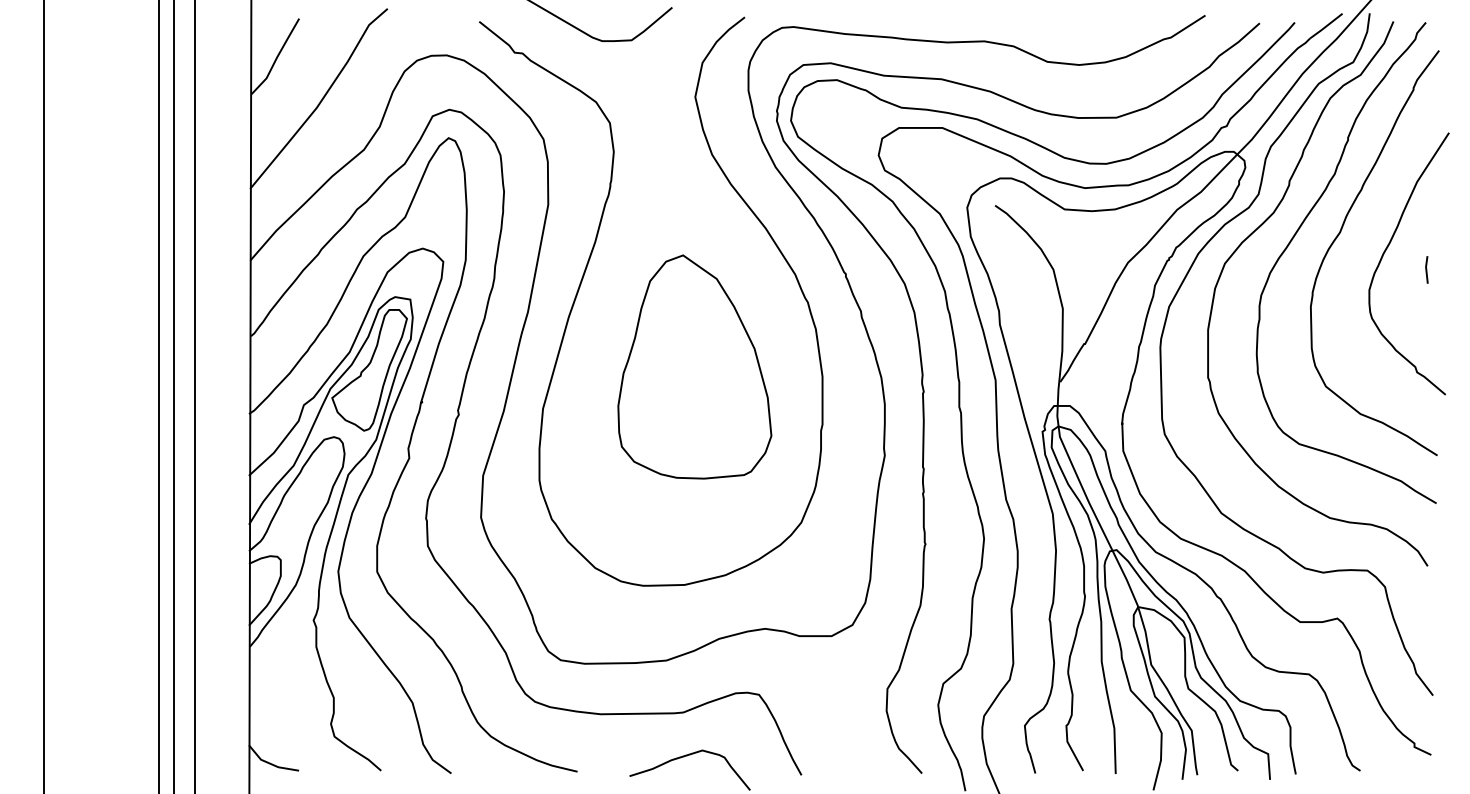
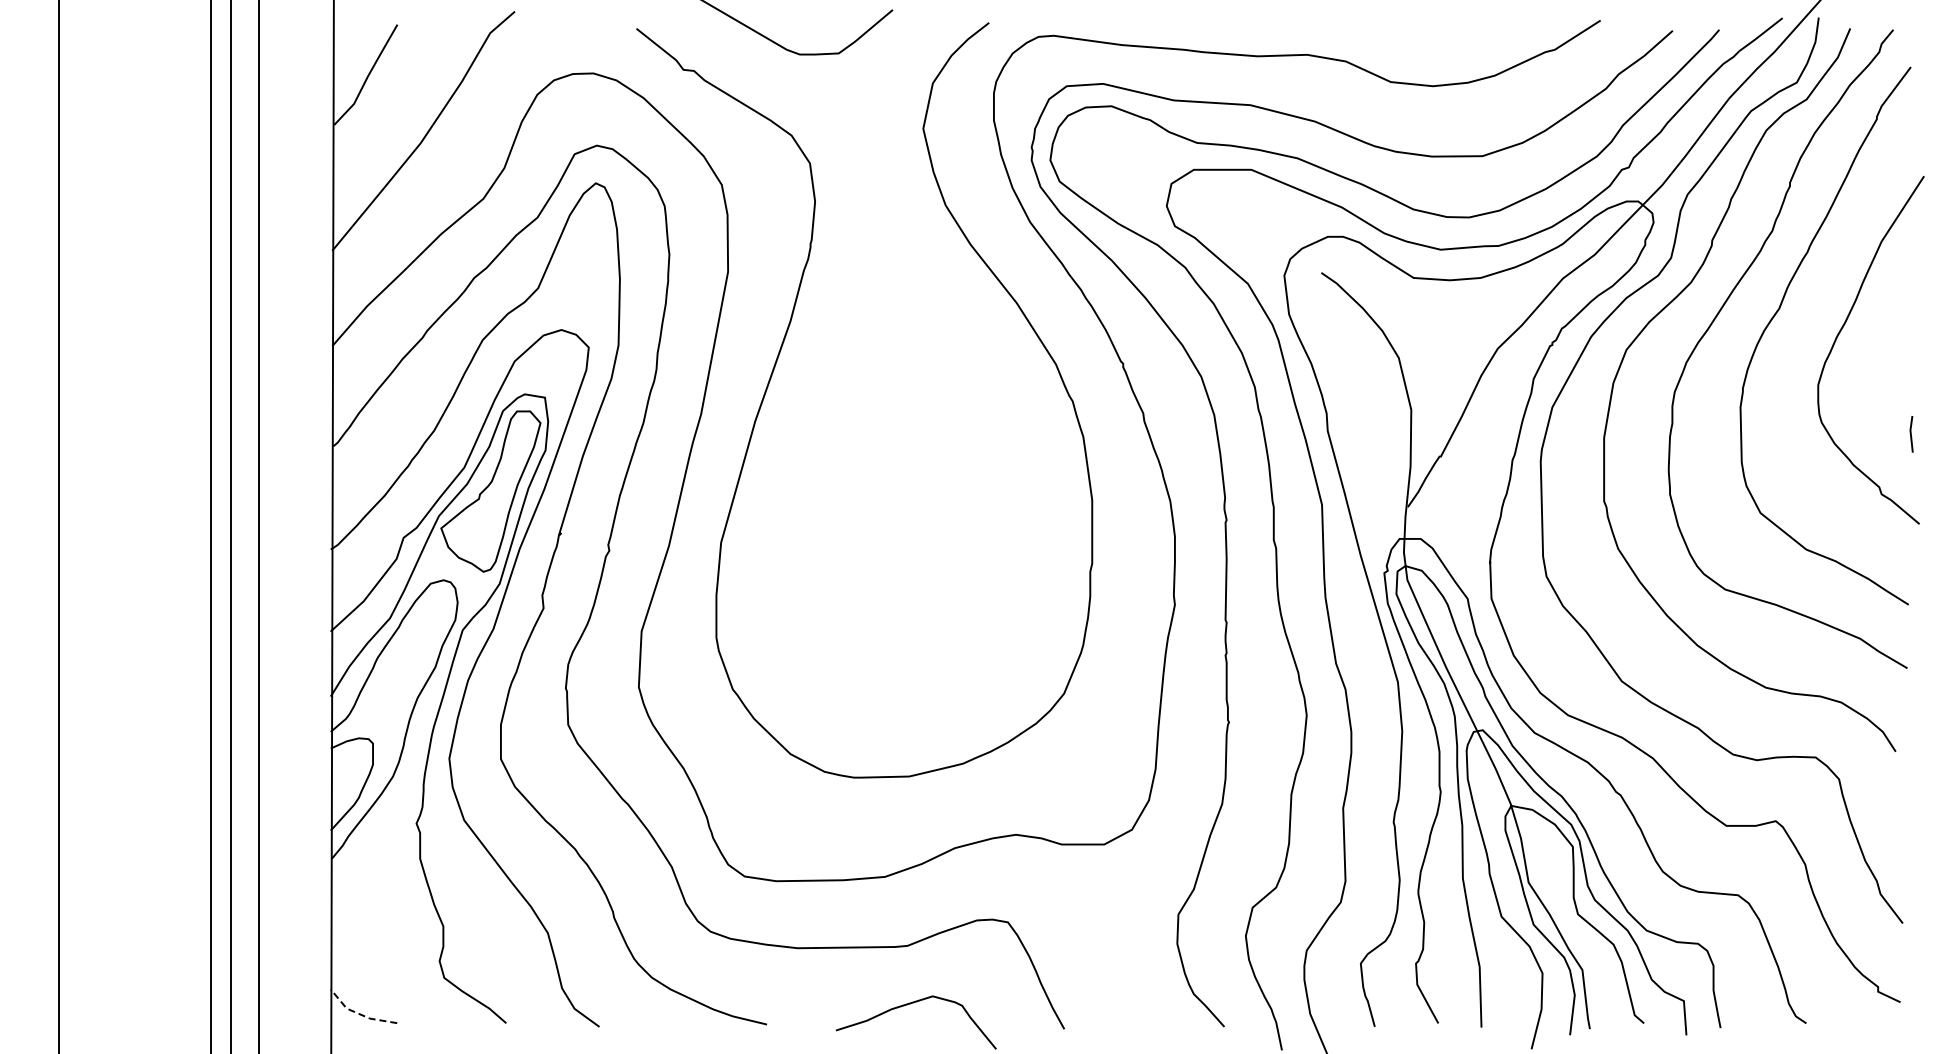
line: (1426, 270) -> (1911, 434), moved
part: (694, 367) -> (922, 487), removed
line: (270, 763) -> (359, 1013), solid -> dashed

